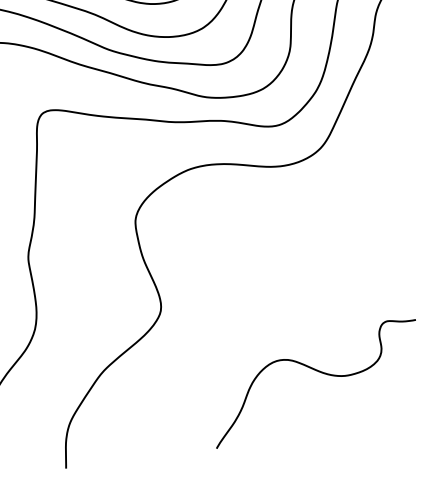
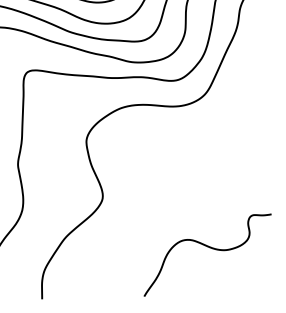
curve: (318, 373) -> (209, 248), moved

